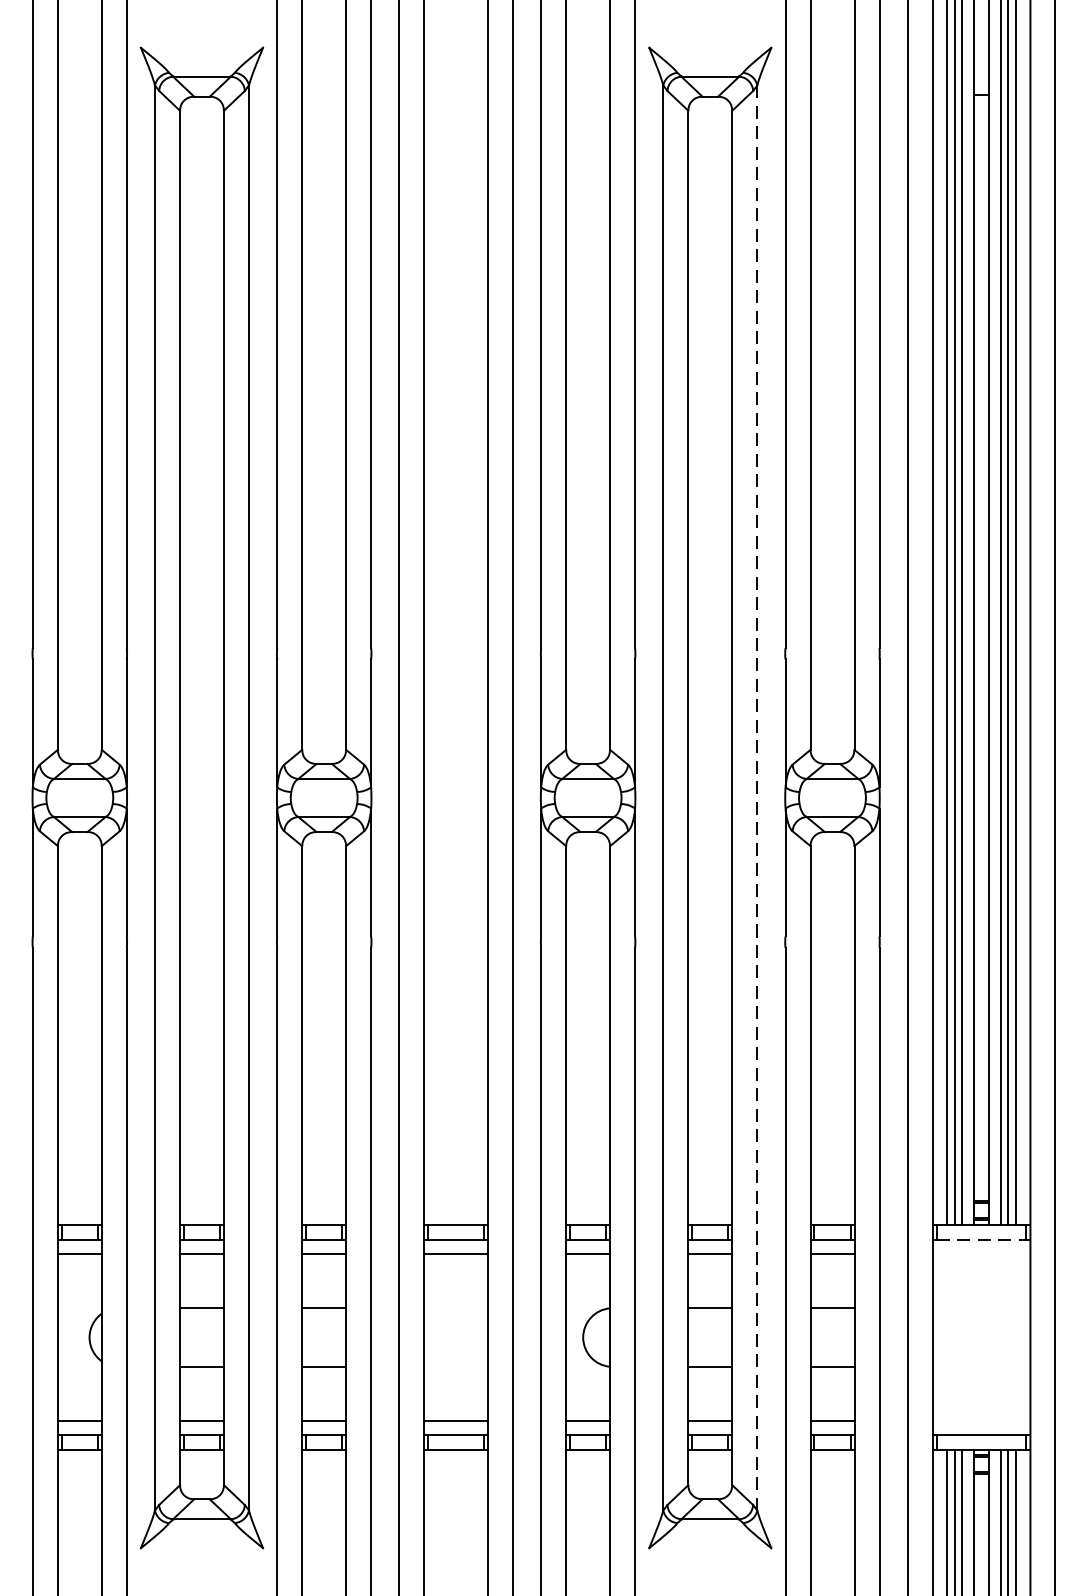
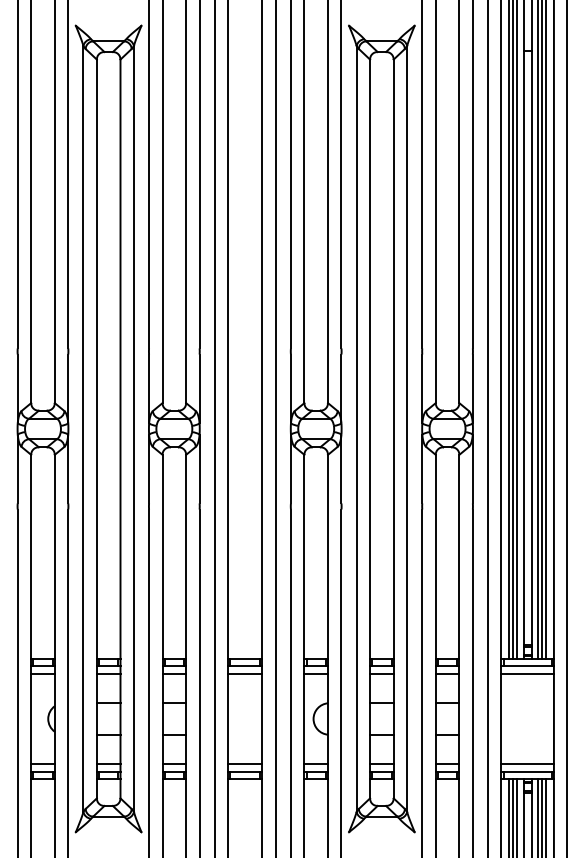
line: (757, 798) -> (407, 429), dashed -> solid
line: (983, 1239) -> (528, 666), dashed -> solid
line: (981, 1254) -> (527, 674), added
line: (981, 1420) -> (527, 763), added

